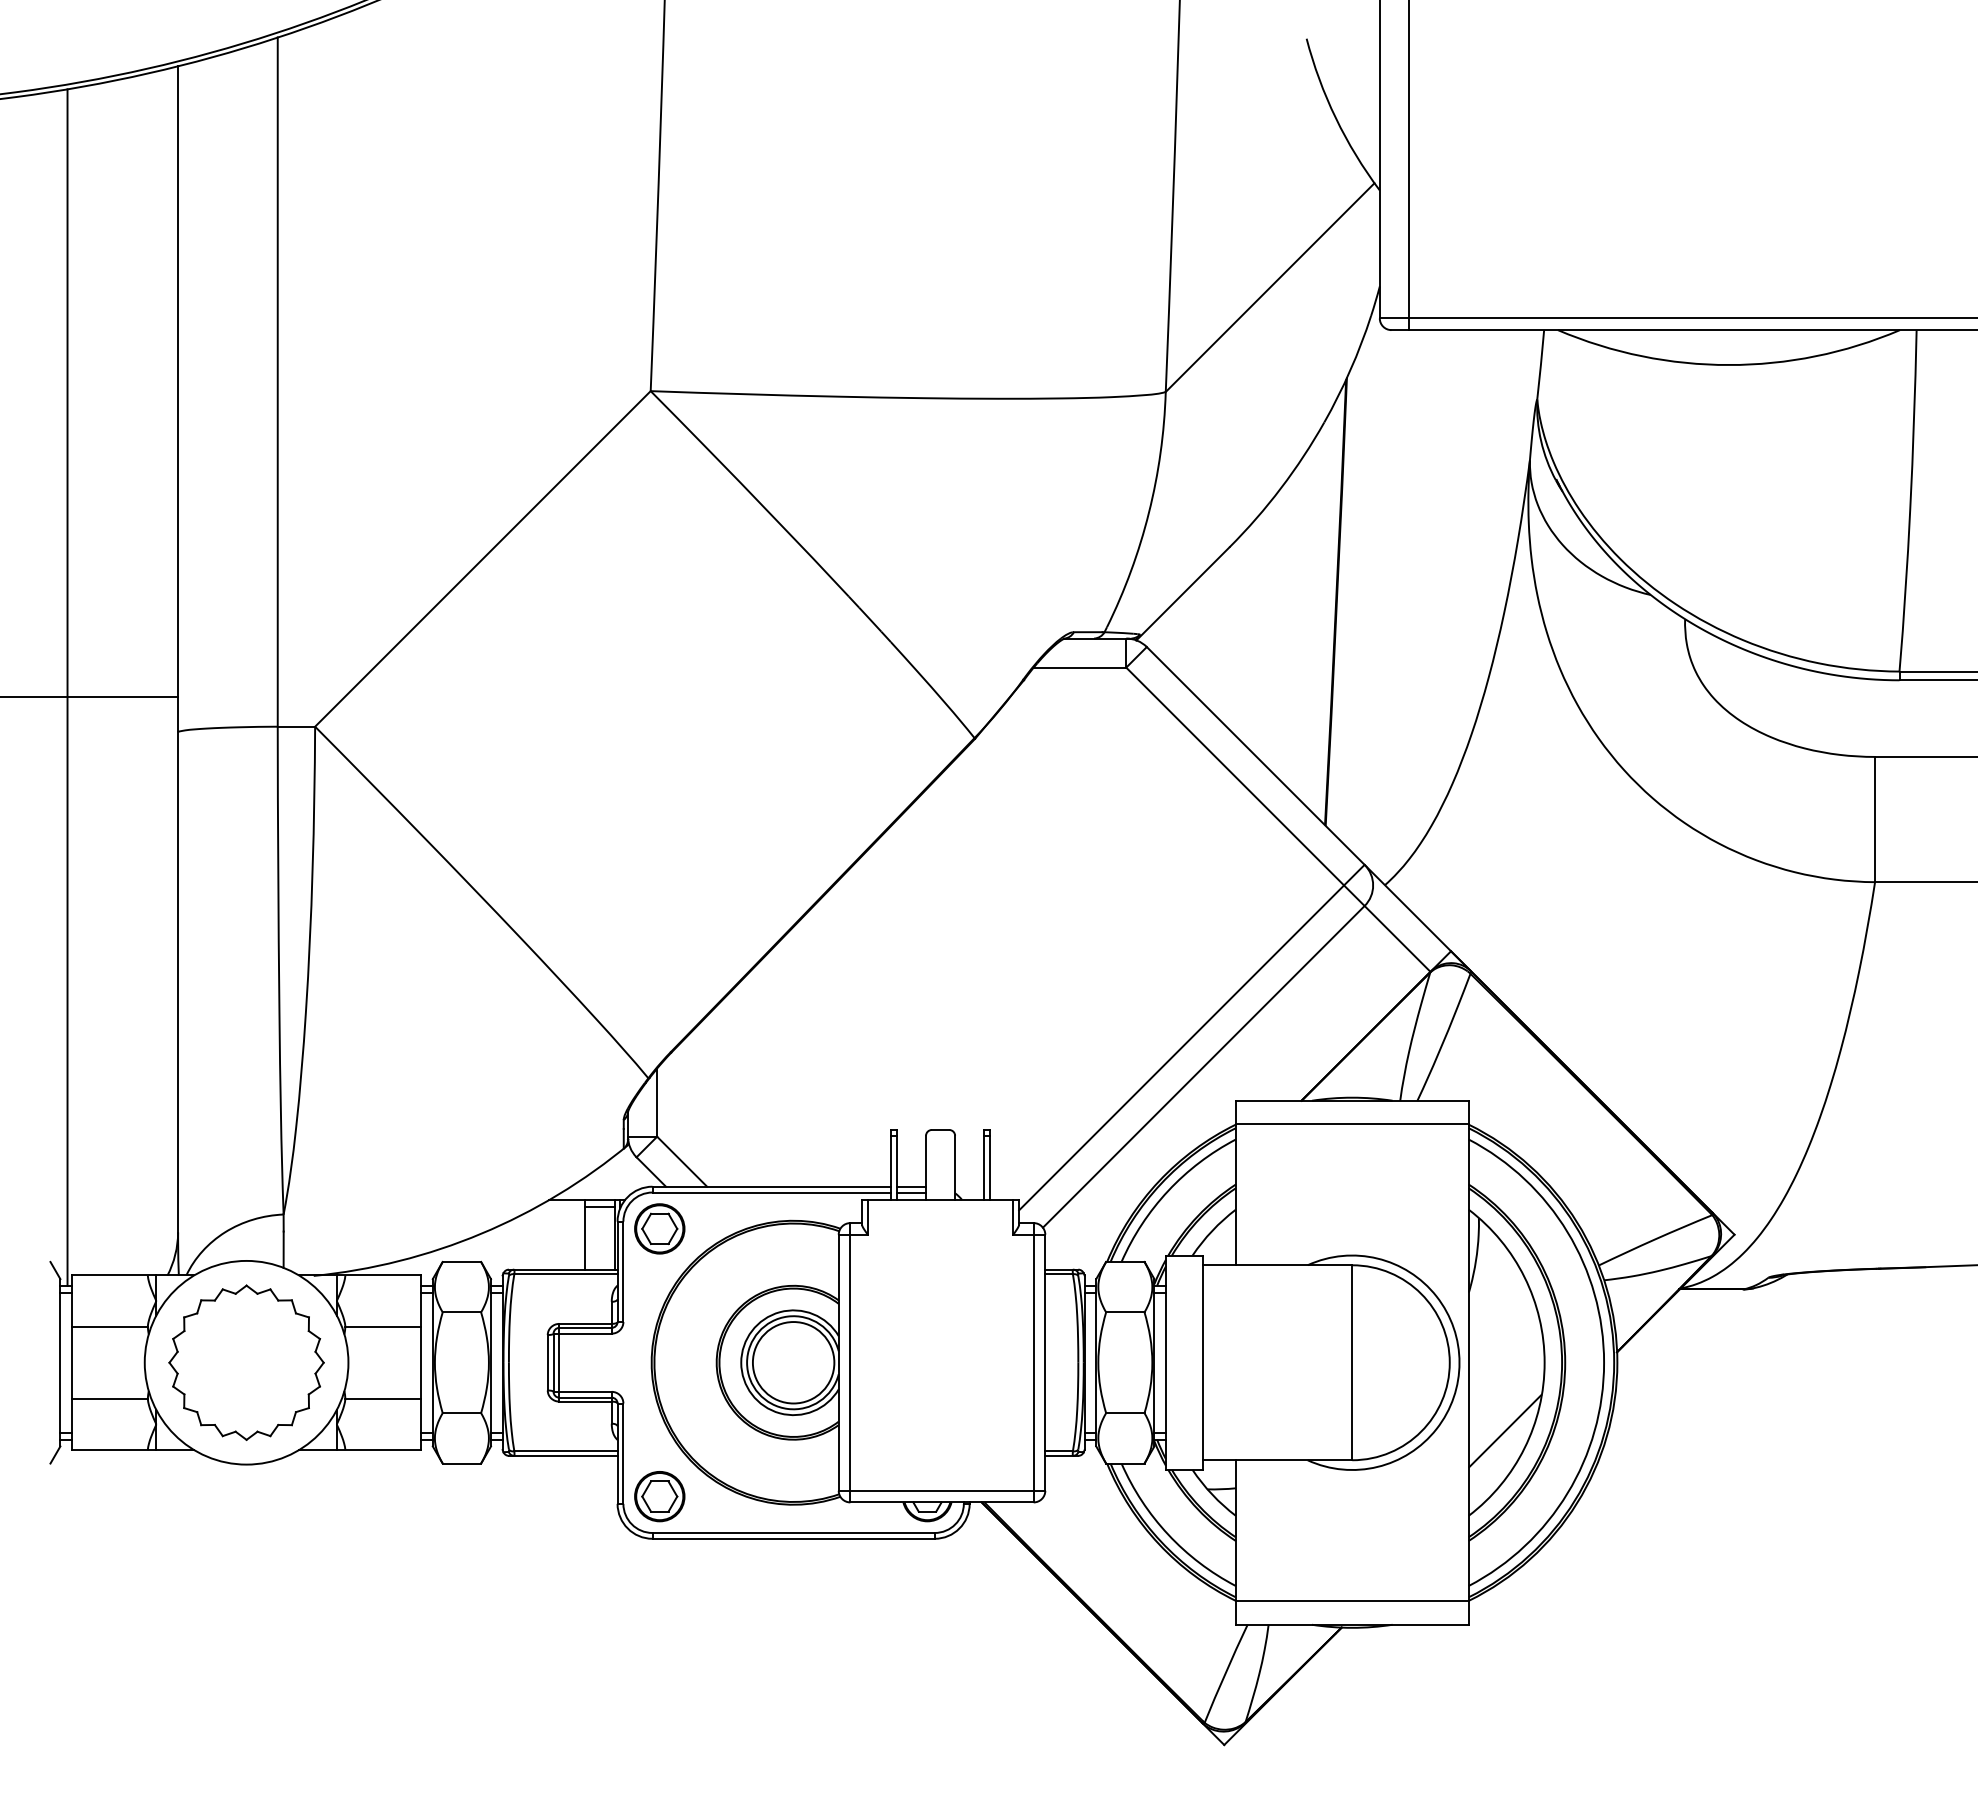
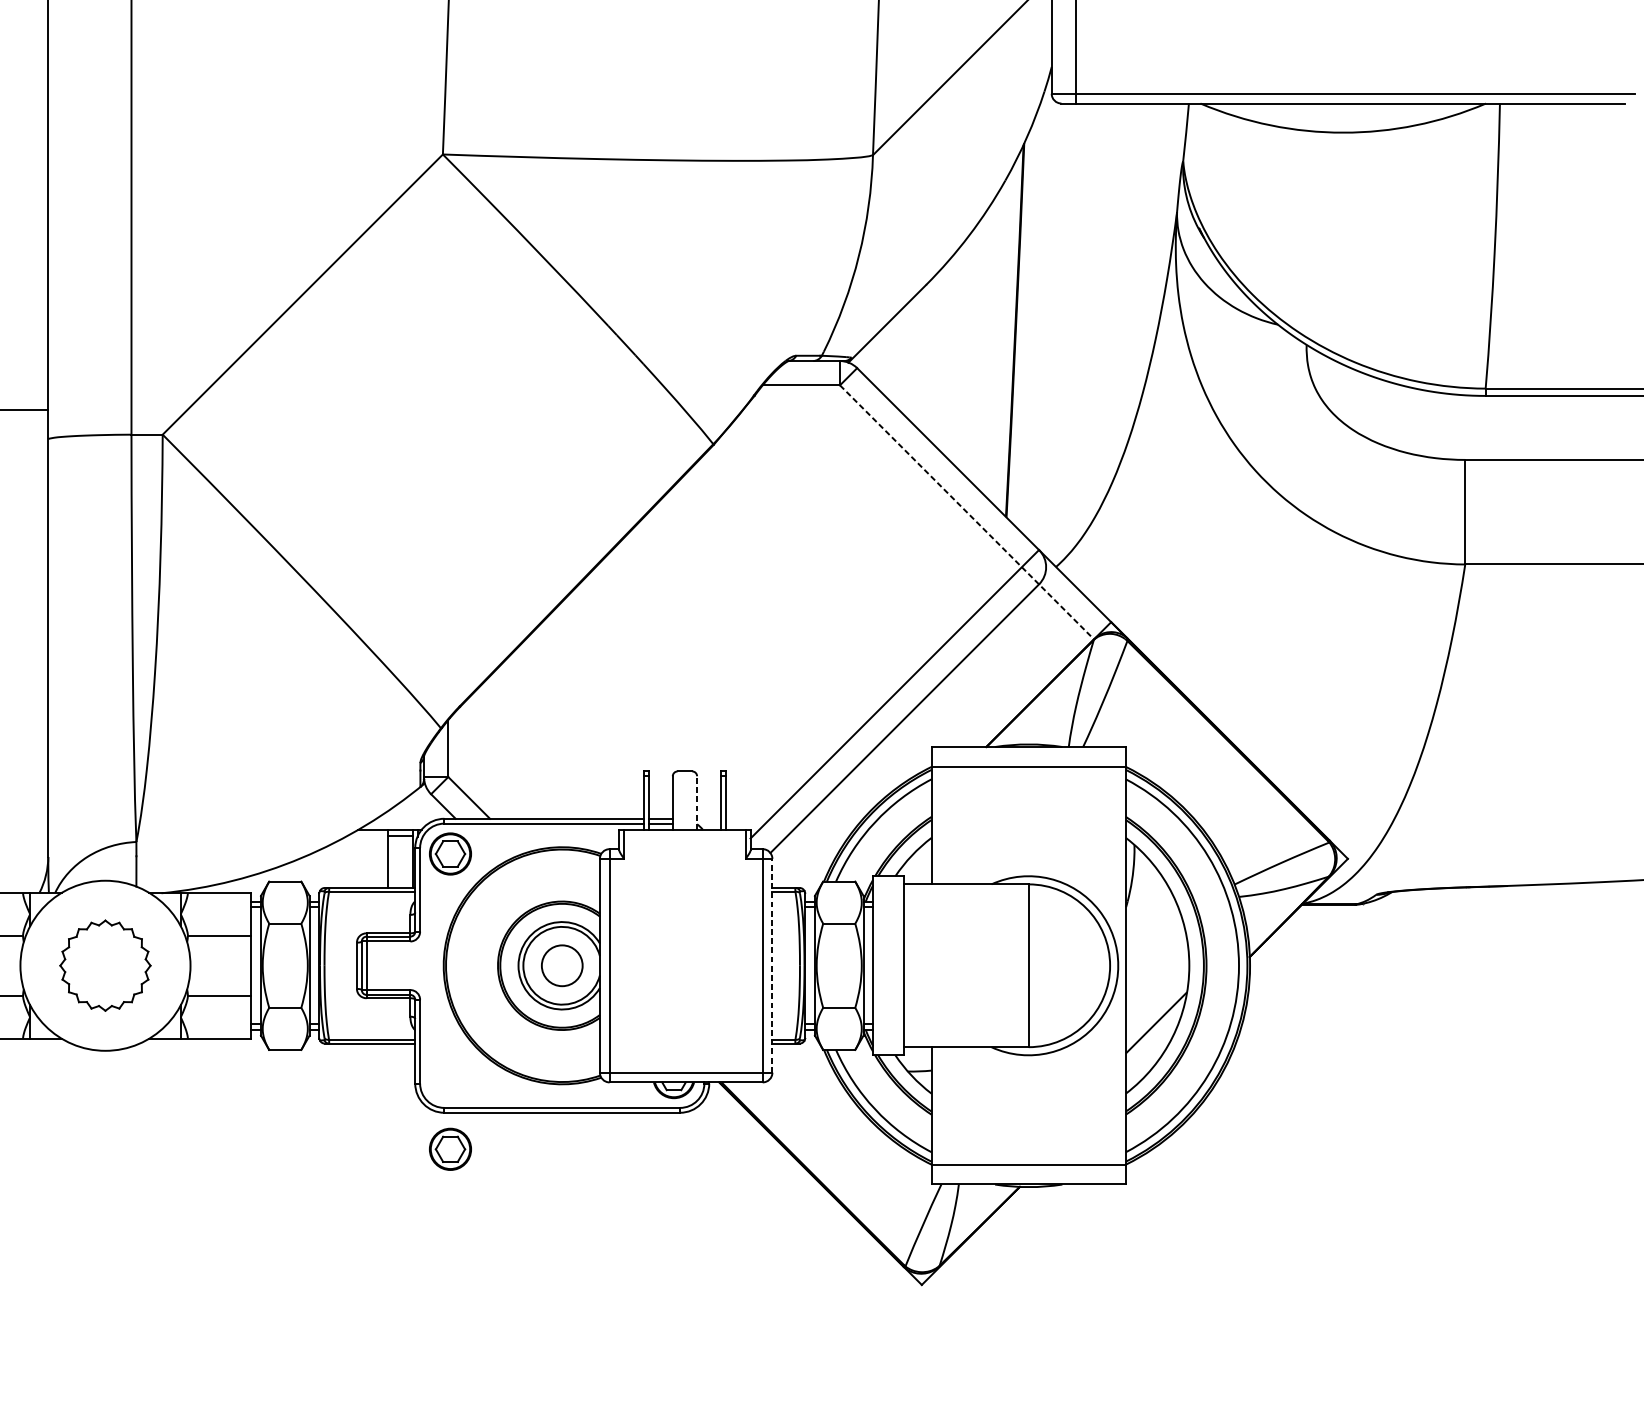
line: (1278, 820) -> (967, 513), solid -> dashed
line: (955, 1167) -> (697, 802), solid -> dashed
part: (246, 1362) -> (105, 965), size x0.7
circle: (793, 1362) -> (562, 965), size x0.6
line: (1045, 1362) -> (772, 965), solid -> dashed
part: (659, 1496) -> (450, 1149), moved

